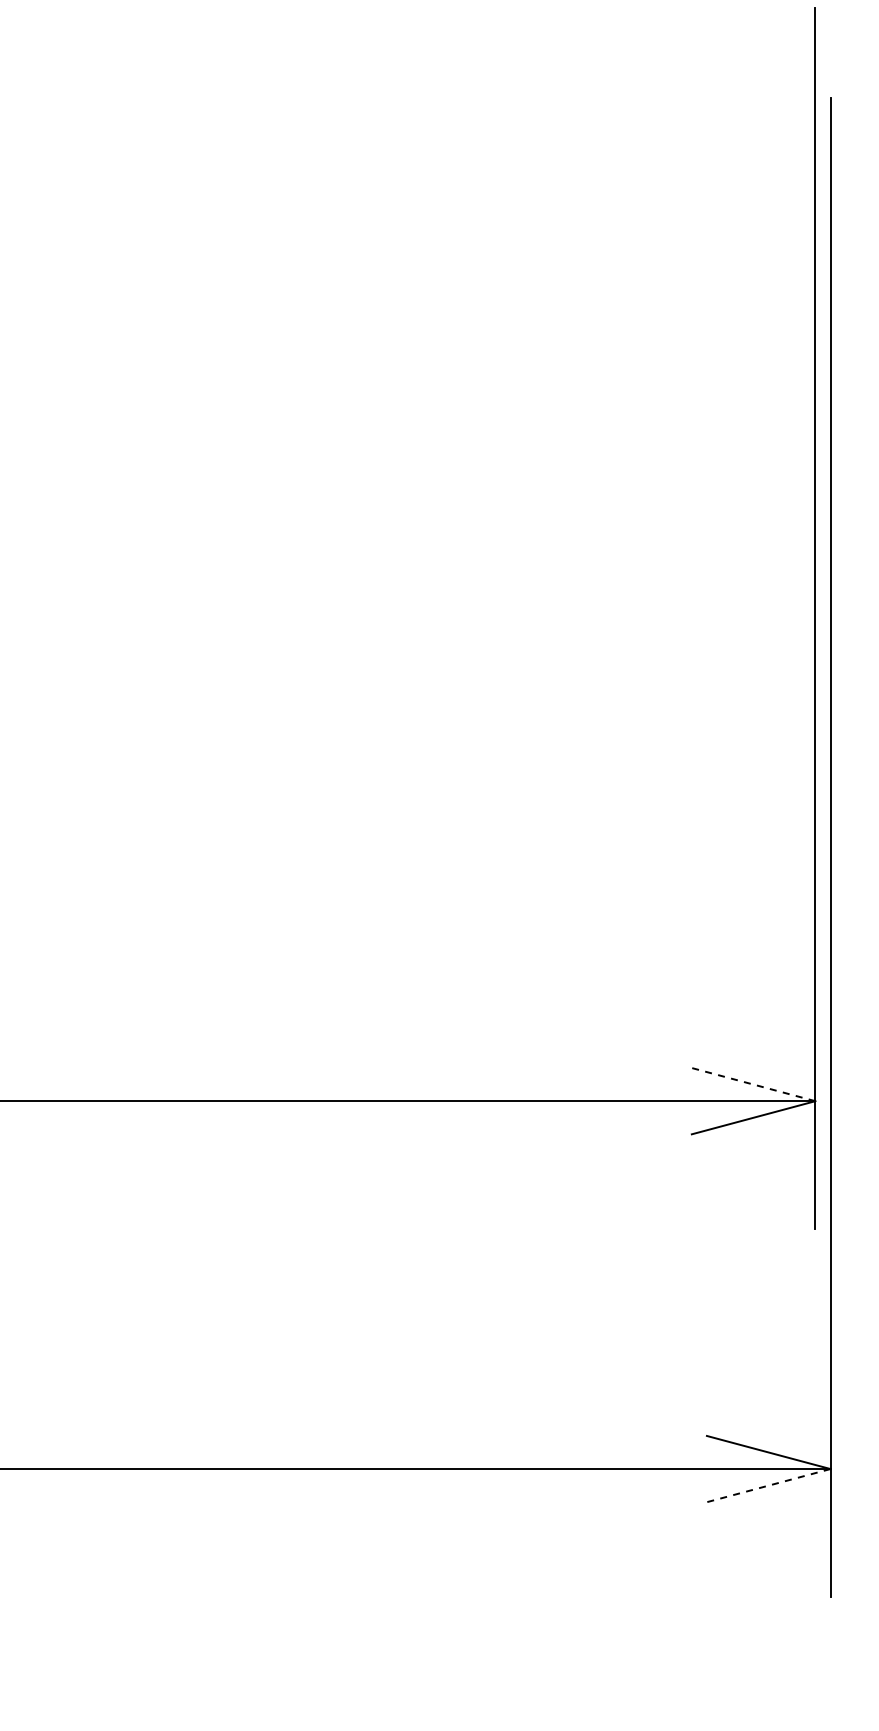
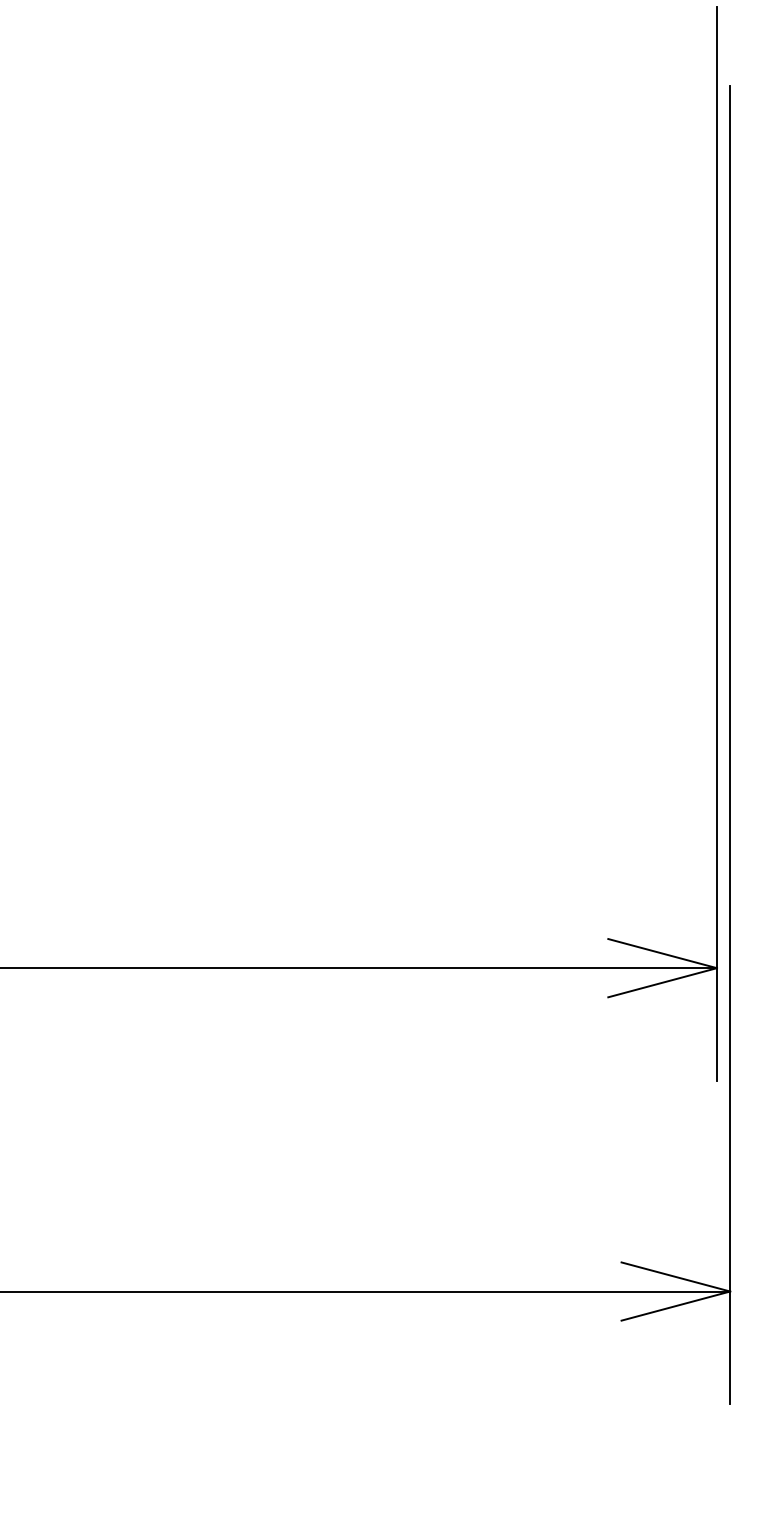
line: (753, 1084) -> (662, 953), dashed -> solid
line: (768, 1485) -> (675, 1305), dashed -> solid

